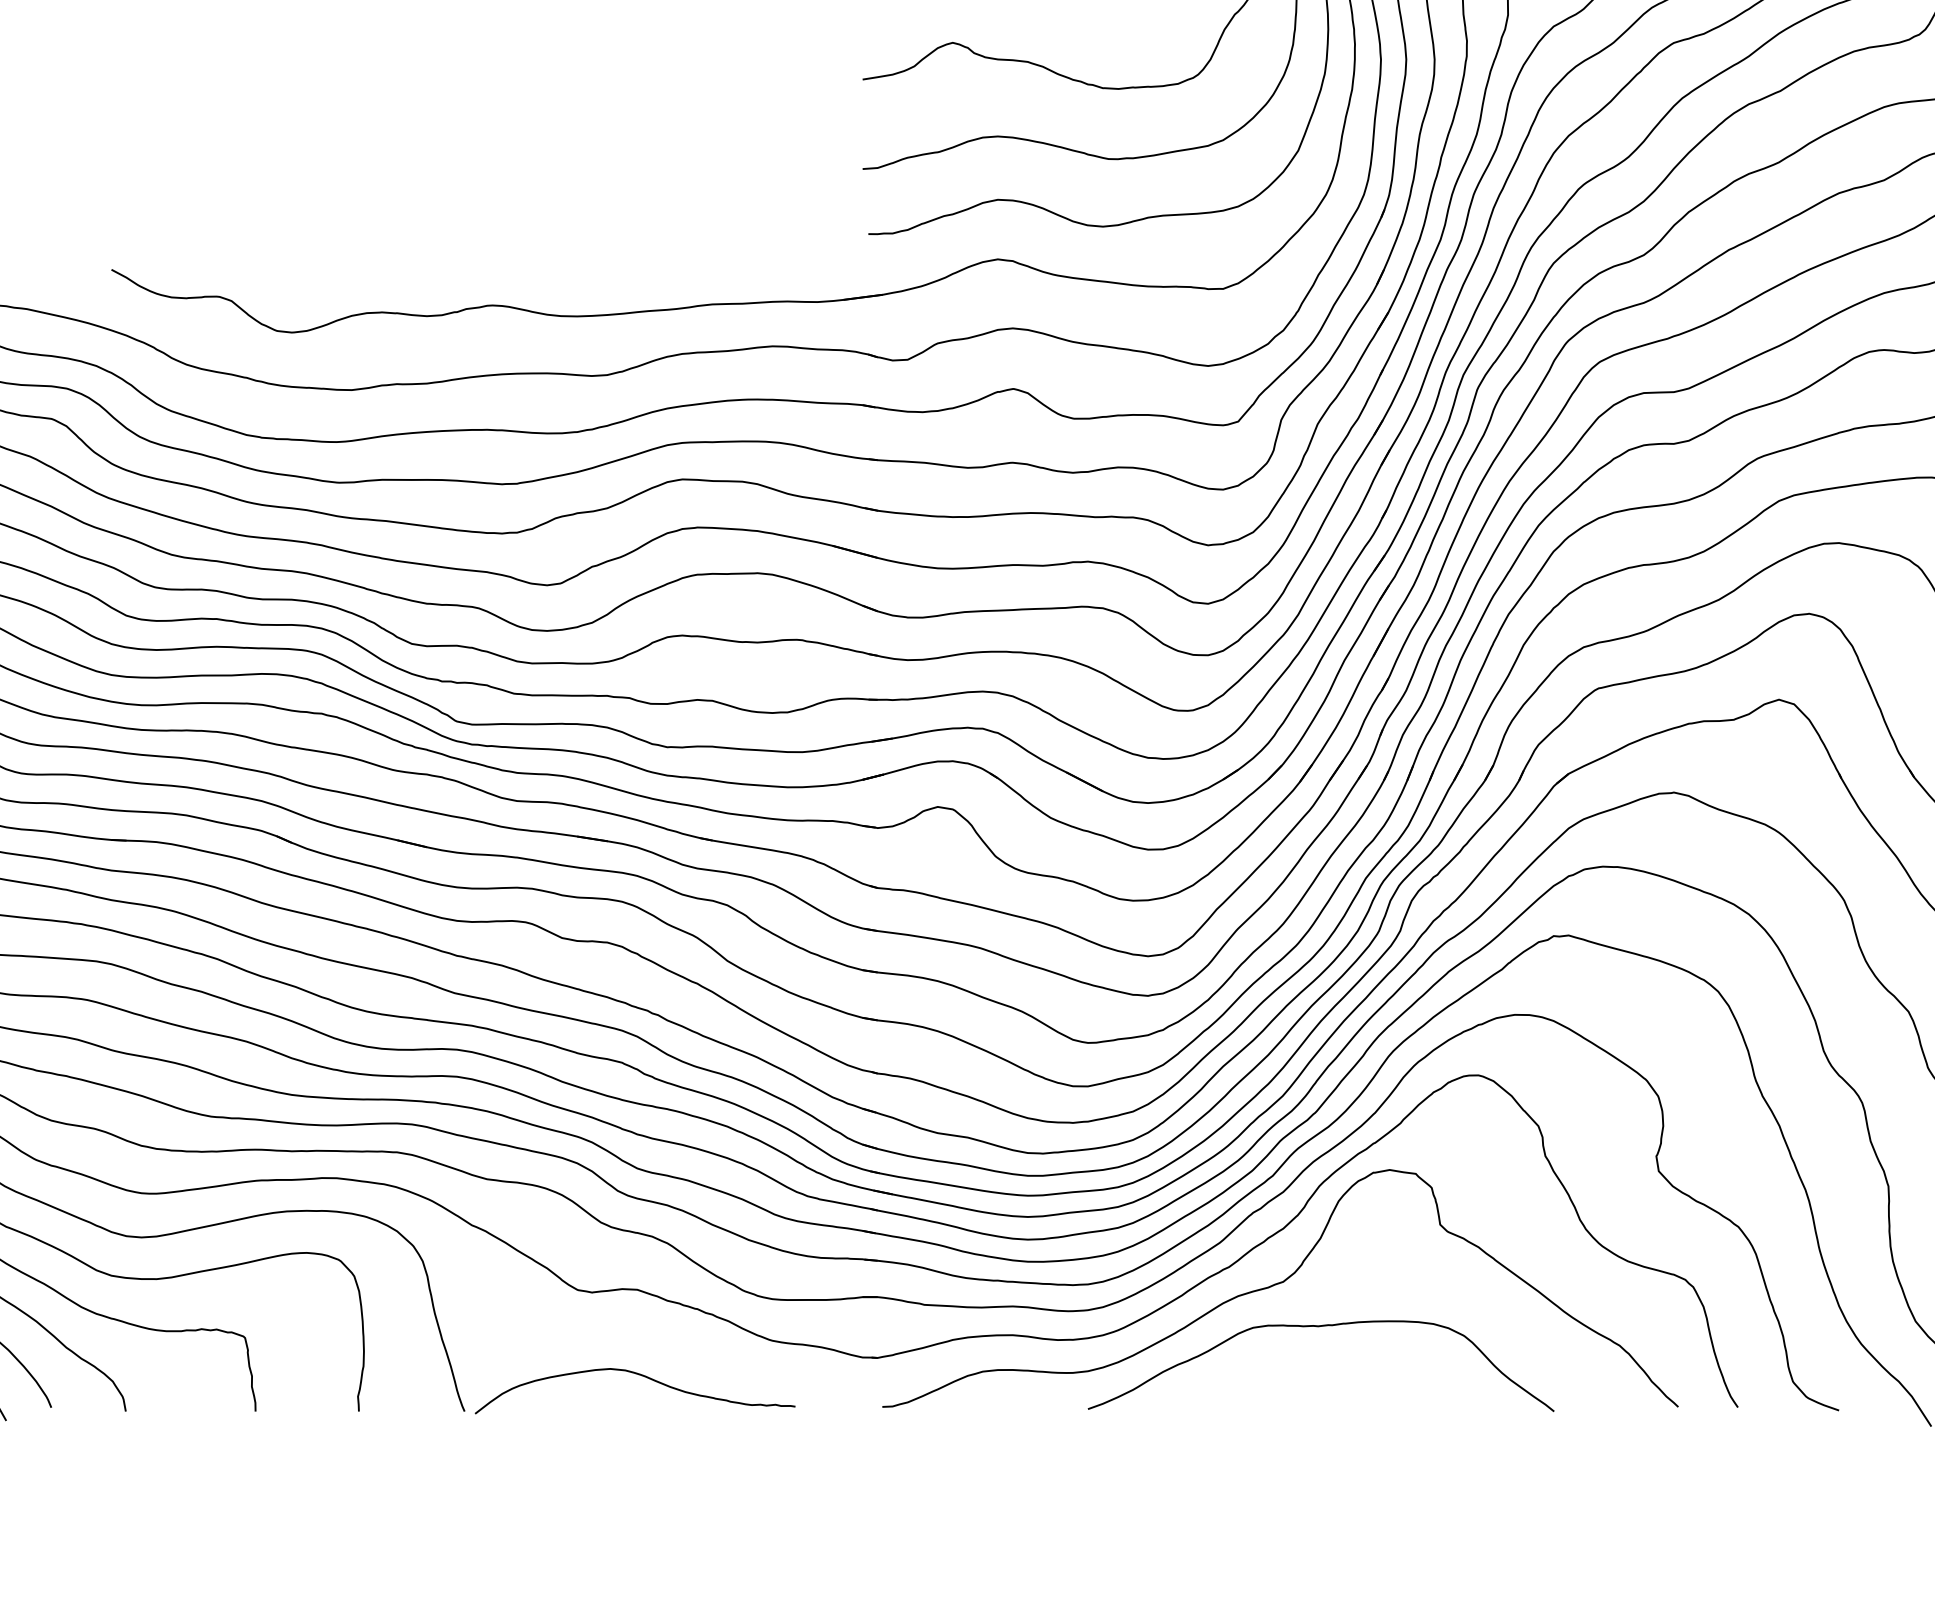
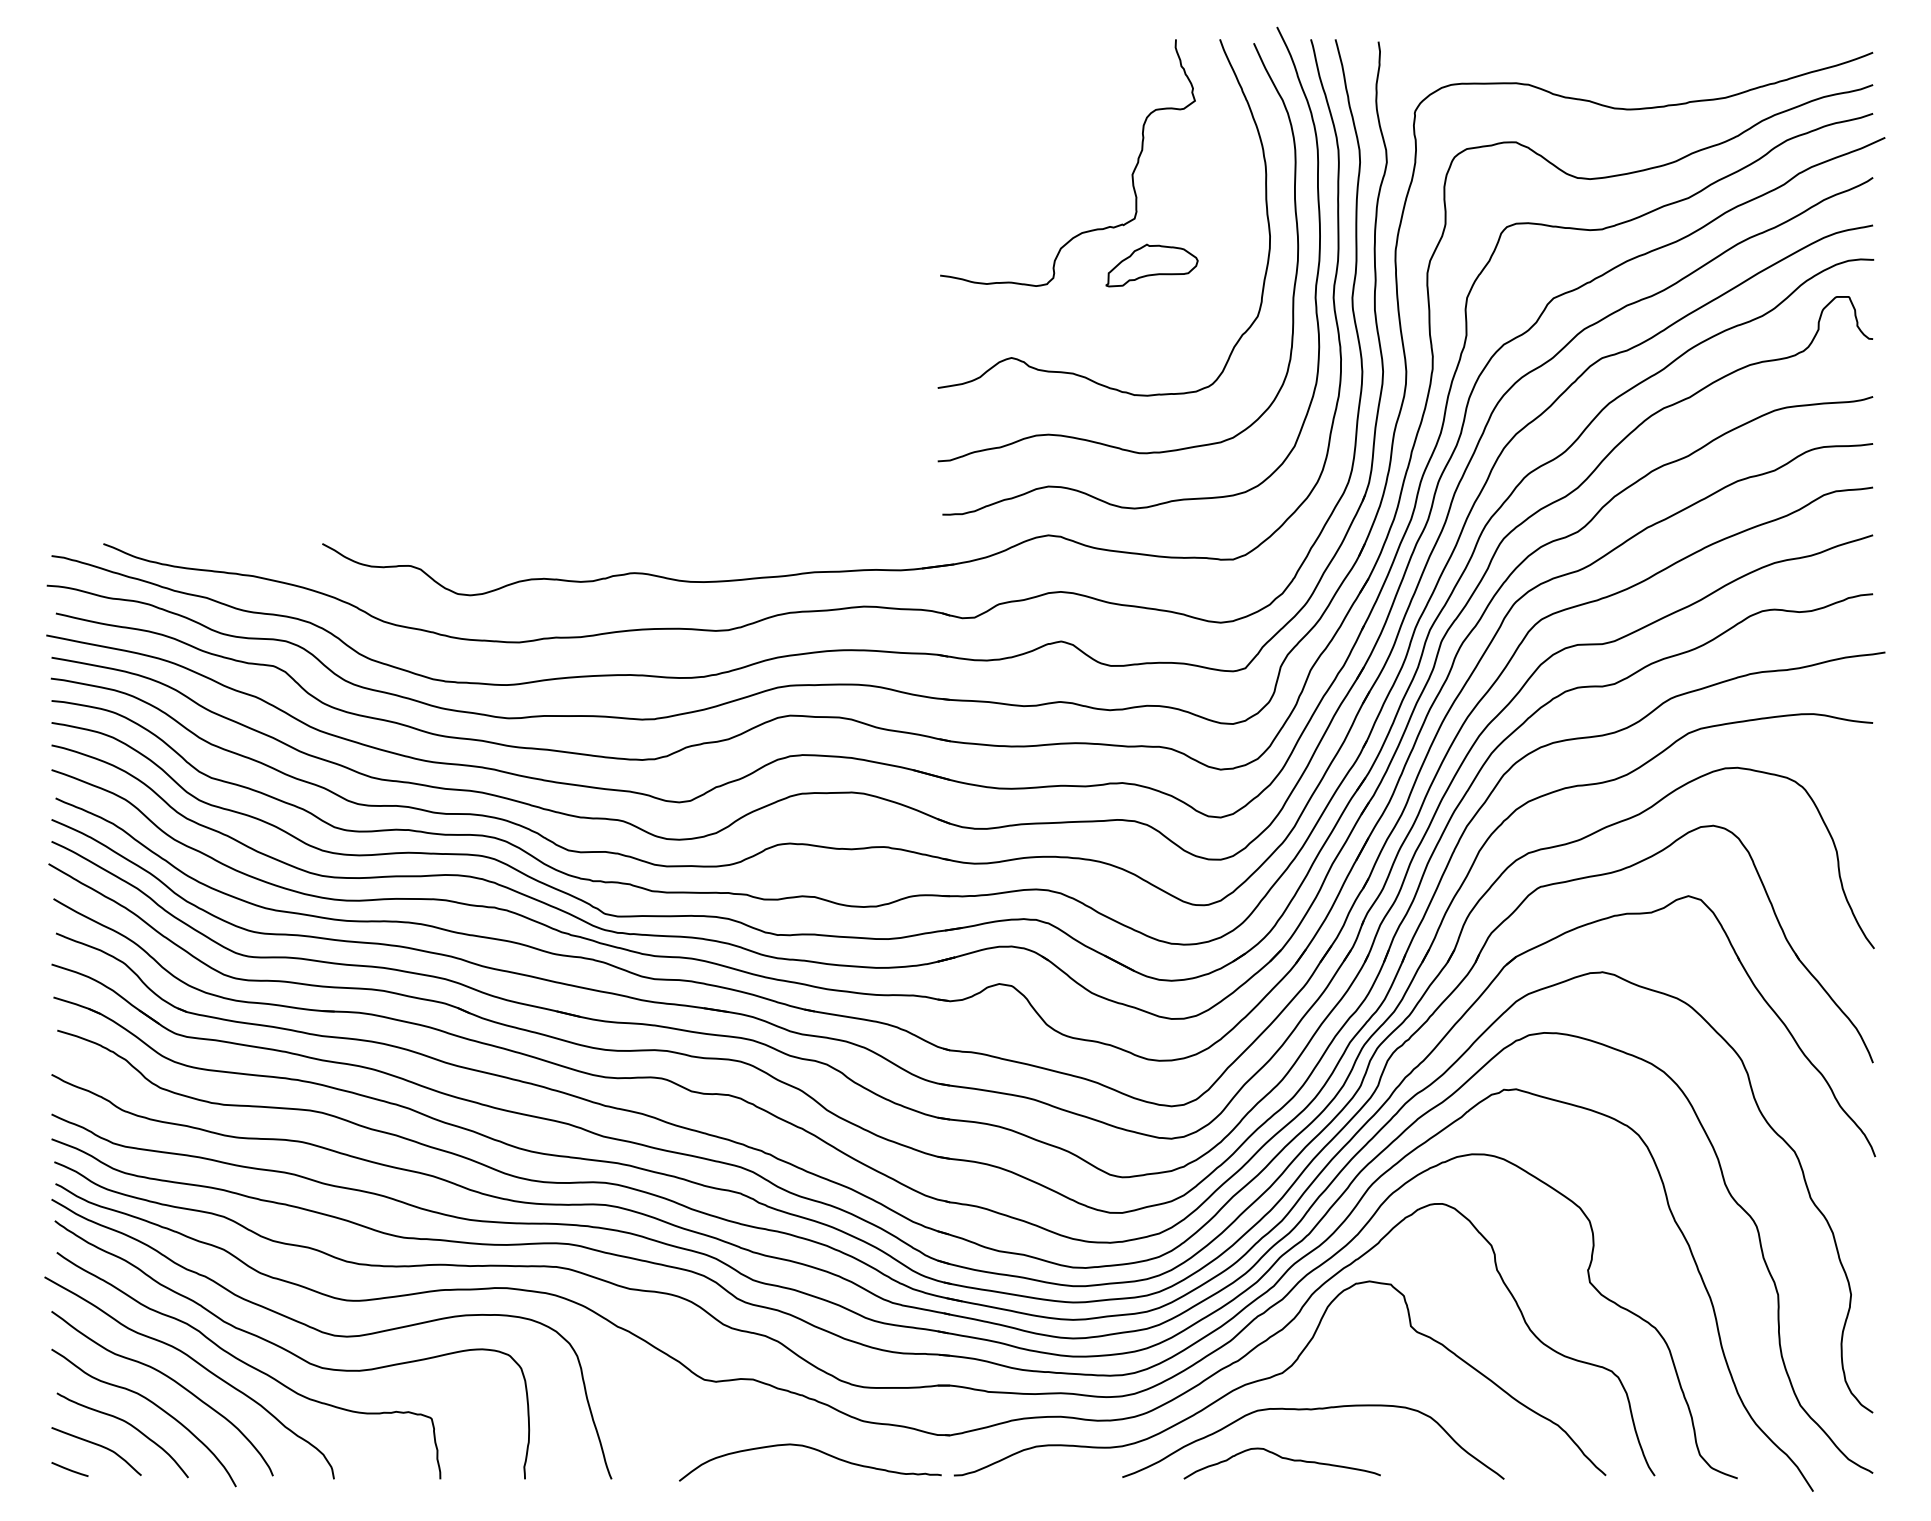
curve: (641, 1376) -> (815, 1450), moved
curve: (1282, 1386) -> (1281, 1458), added

